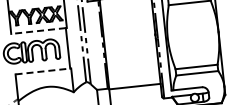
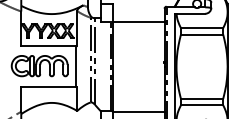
line: (38, 31) -> (48, 46), dashed -> solid
line: (43, 71) -> (49, 87), dashed -> solid

